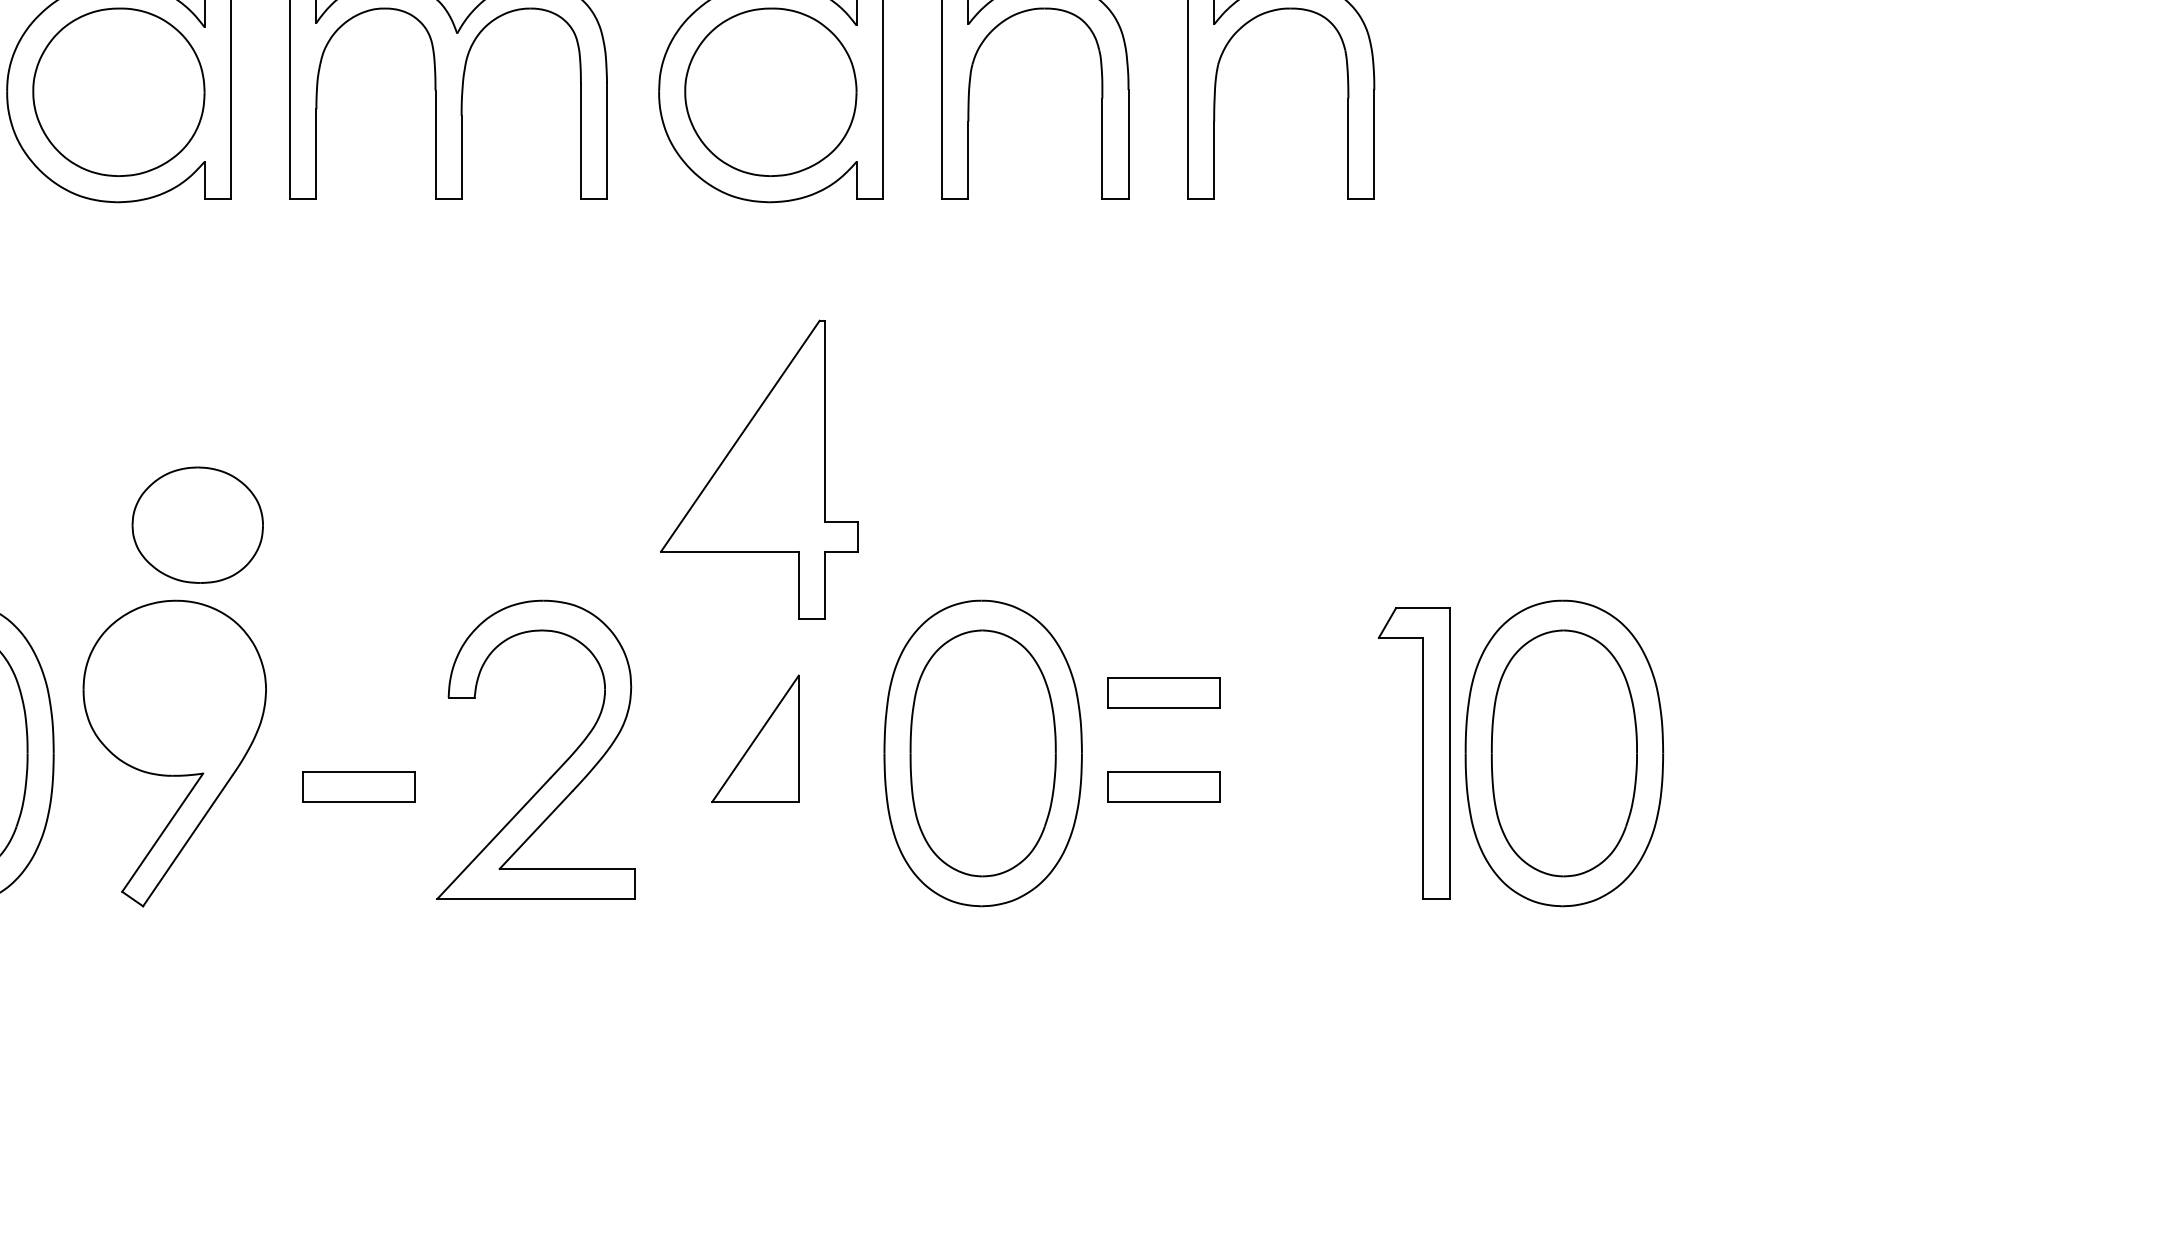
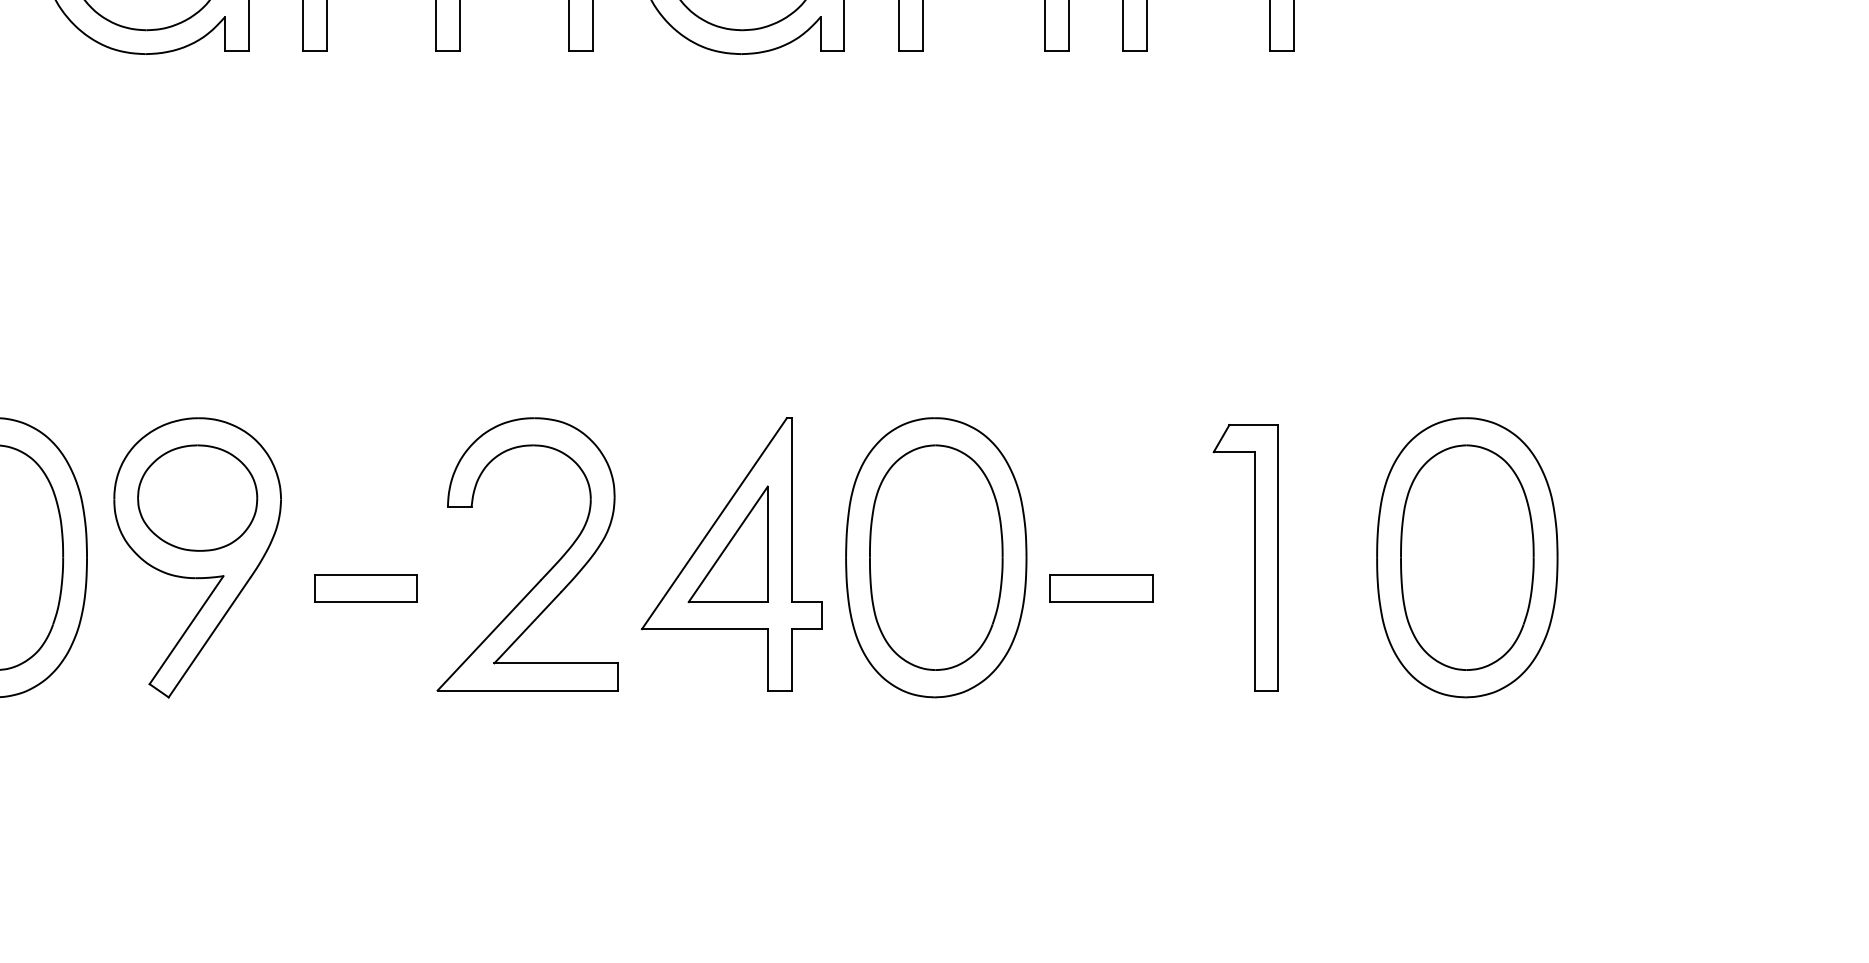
part: (759, 469) -> (731, 554), moved
part: (197, 524) -> (197, 497), moved
part: (1163, 692) -> (1101, 502), removed
part: (1422, 753) -> (1253, 557), moved

